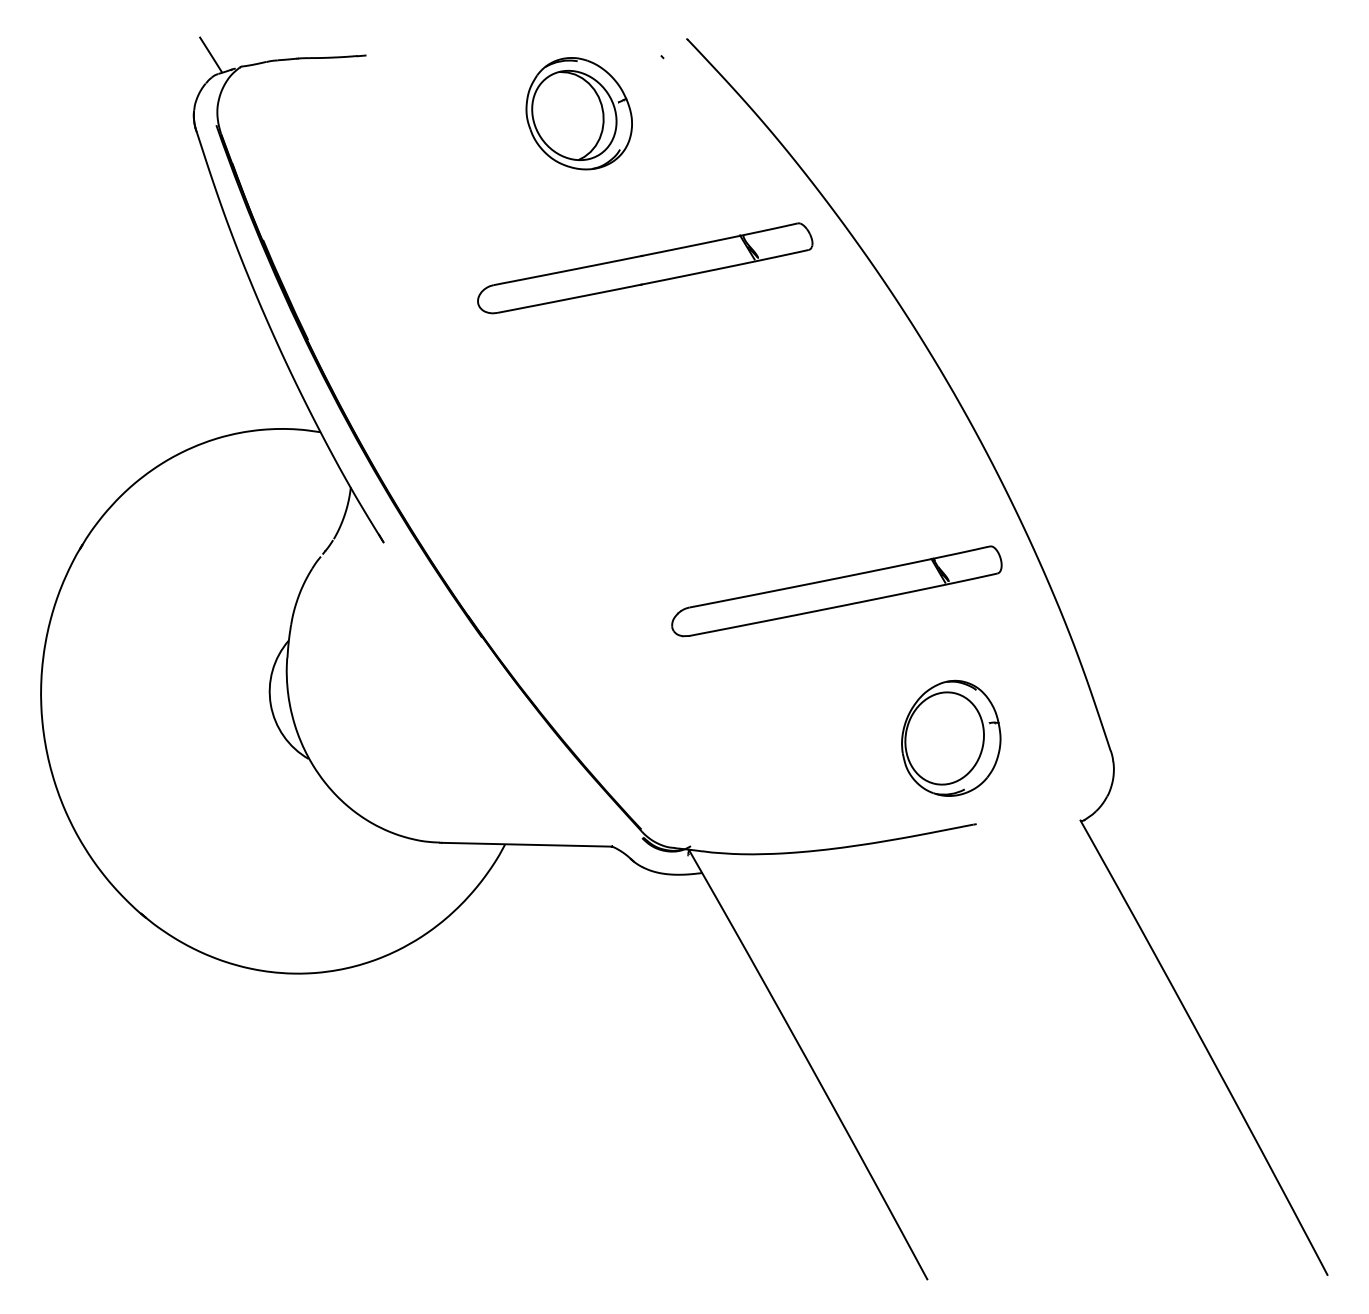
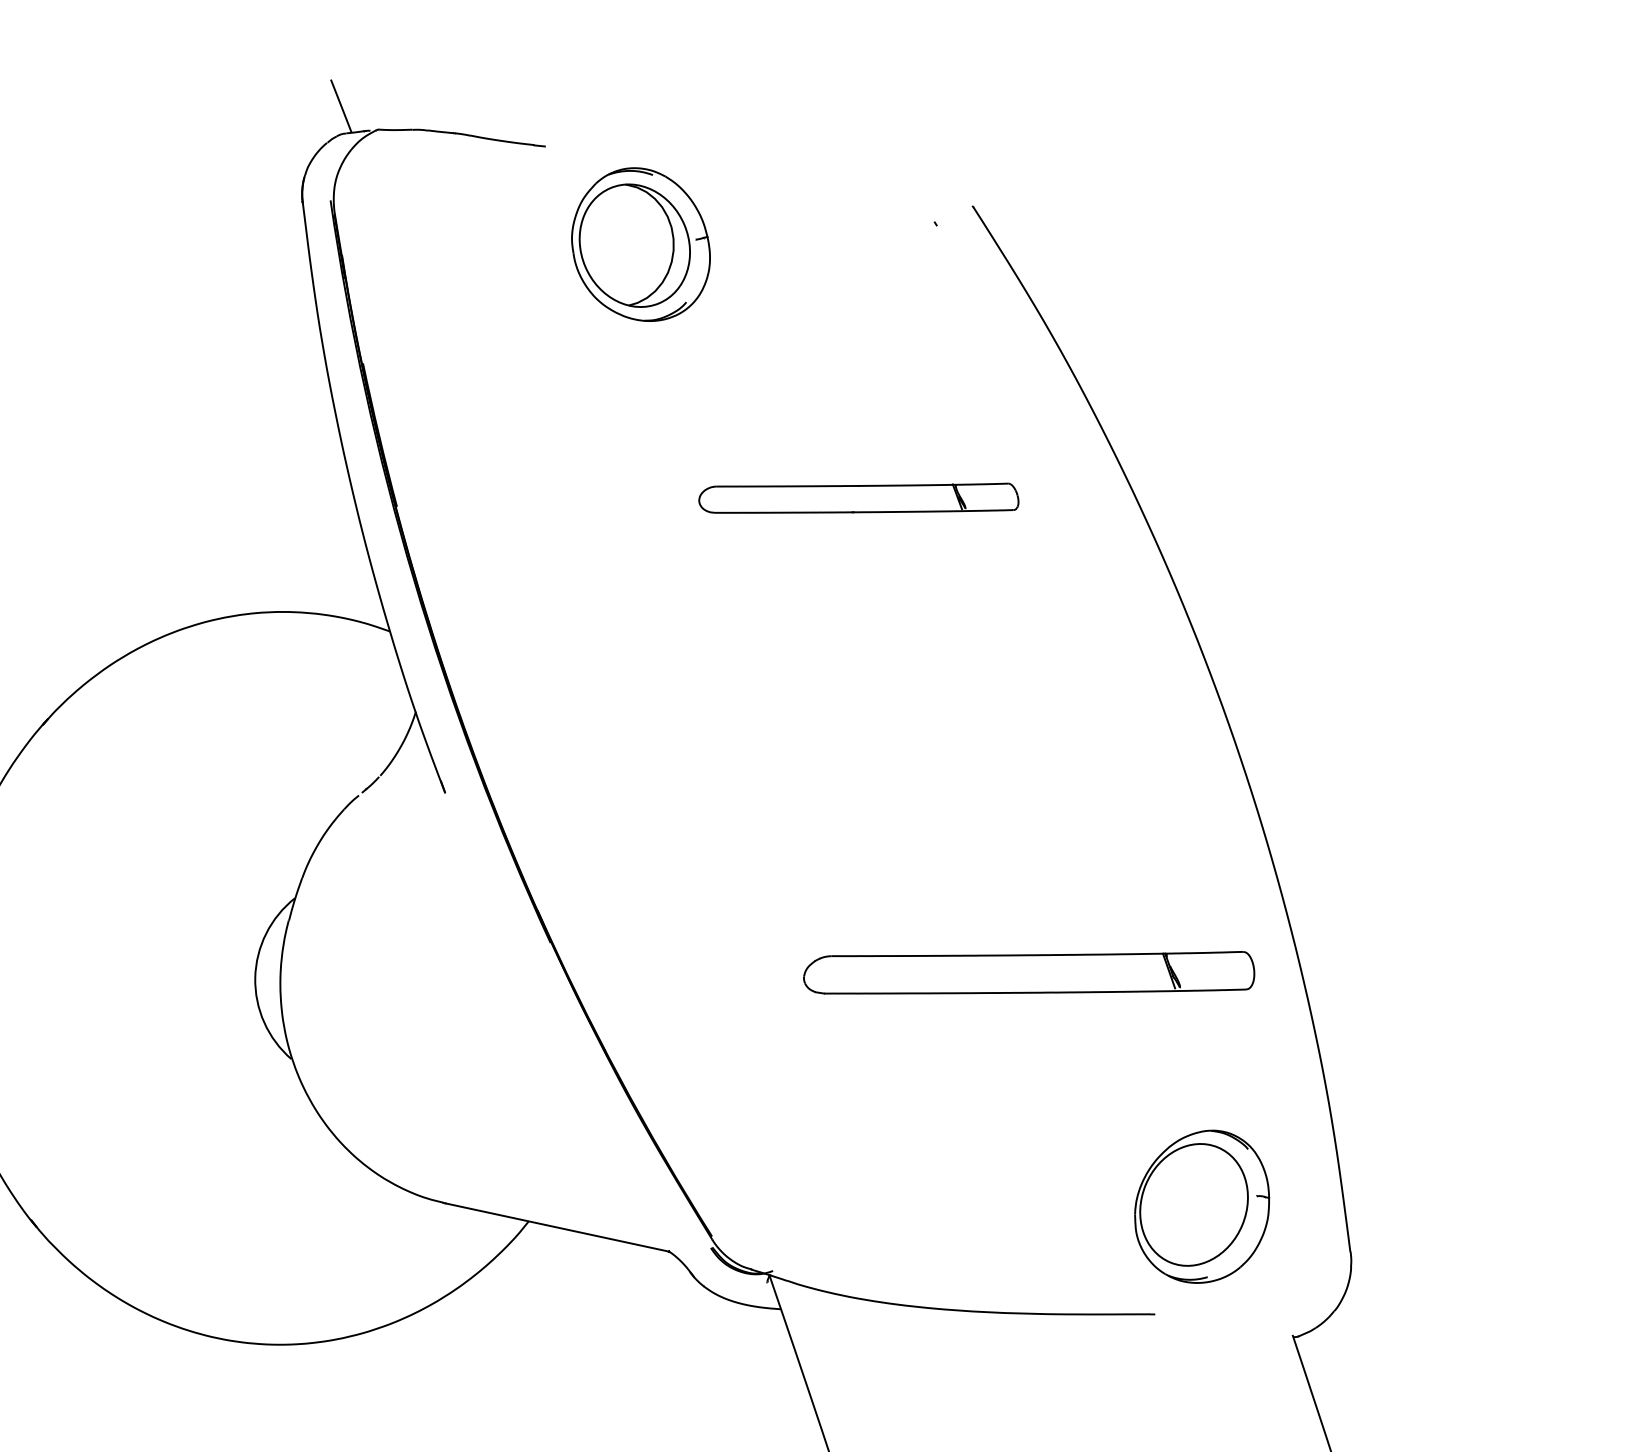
part: (578, 113) -> (640, 244), moved
part: (645, 268) -> (859, 498), size x0.7
part: (951, 737) -> (1203, 1205), moved

